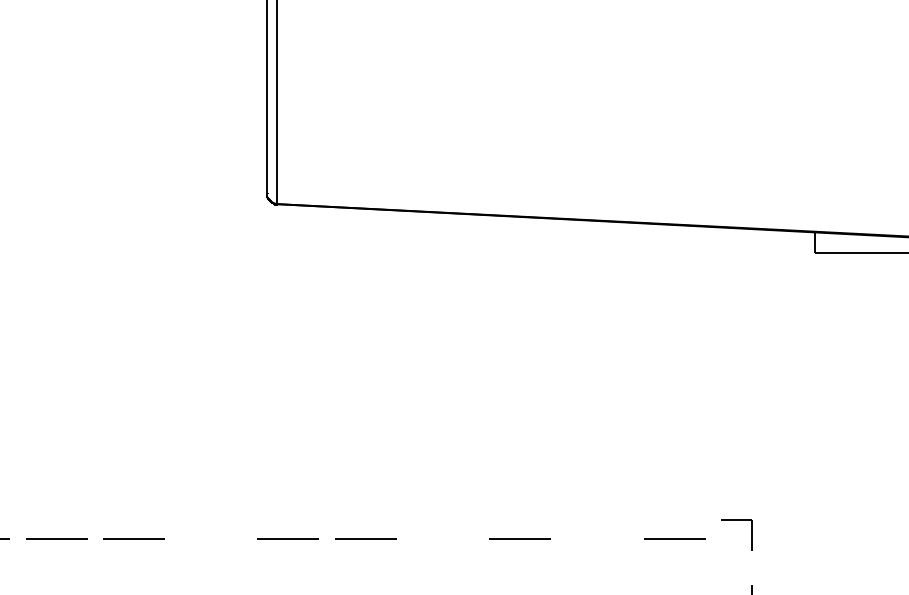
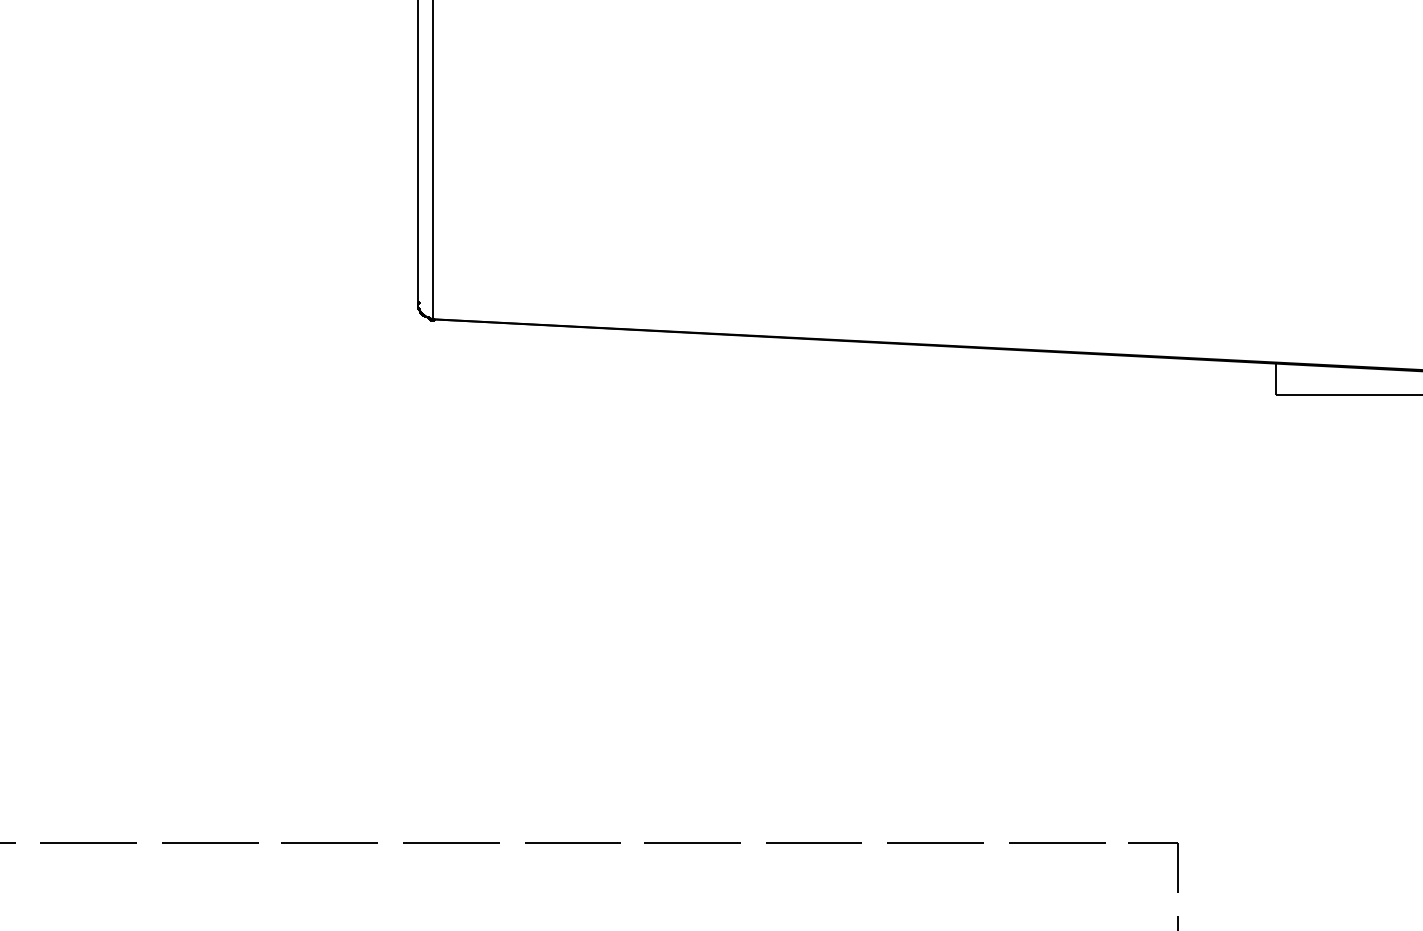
part: (736, 520) -> (1152, 844), moved
line: (210, 538) -> (329, 842), added
line: (441, 538) -> (691, 842), added
line: (597, 538) -> (935, 842), added

